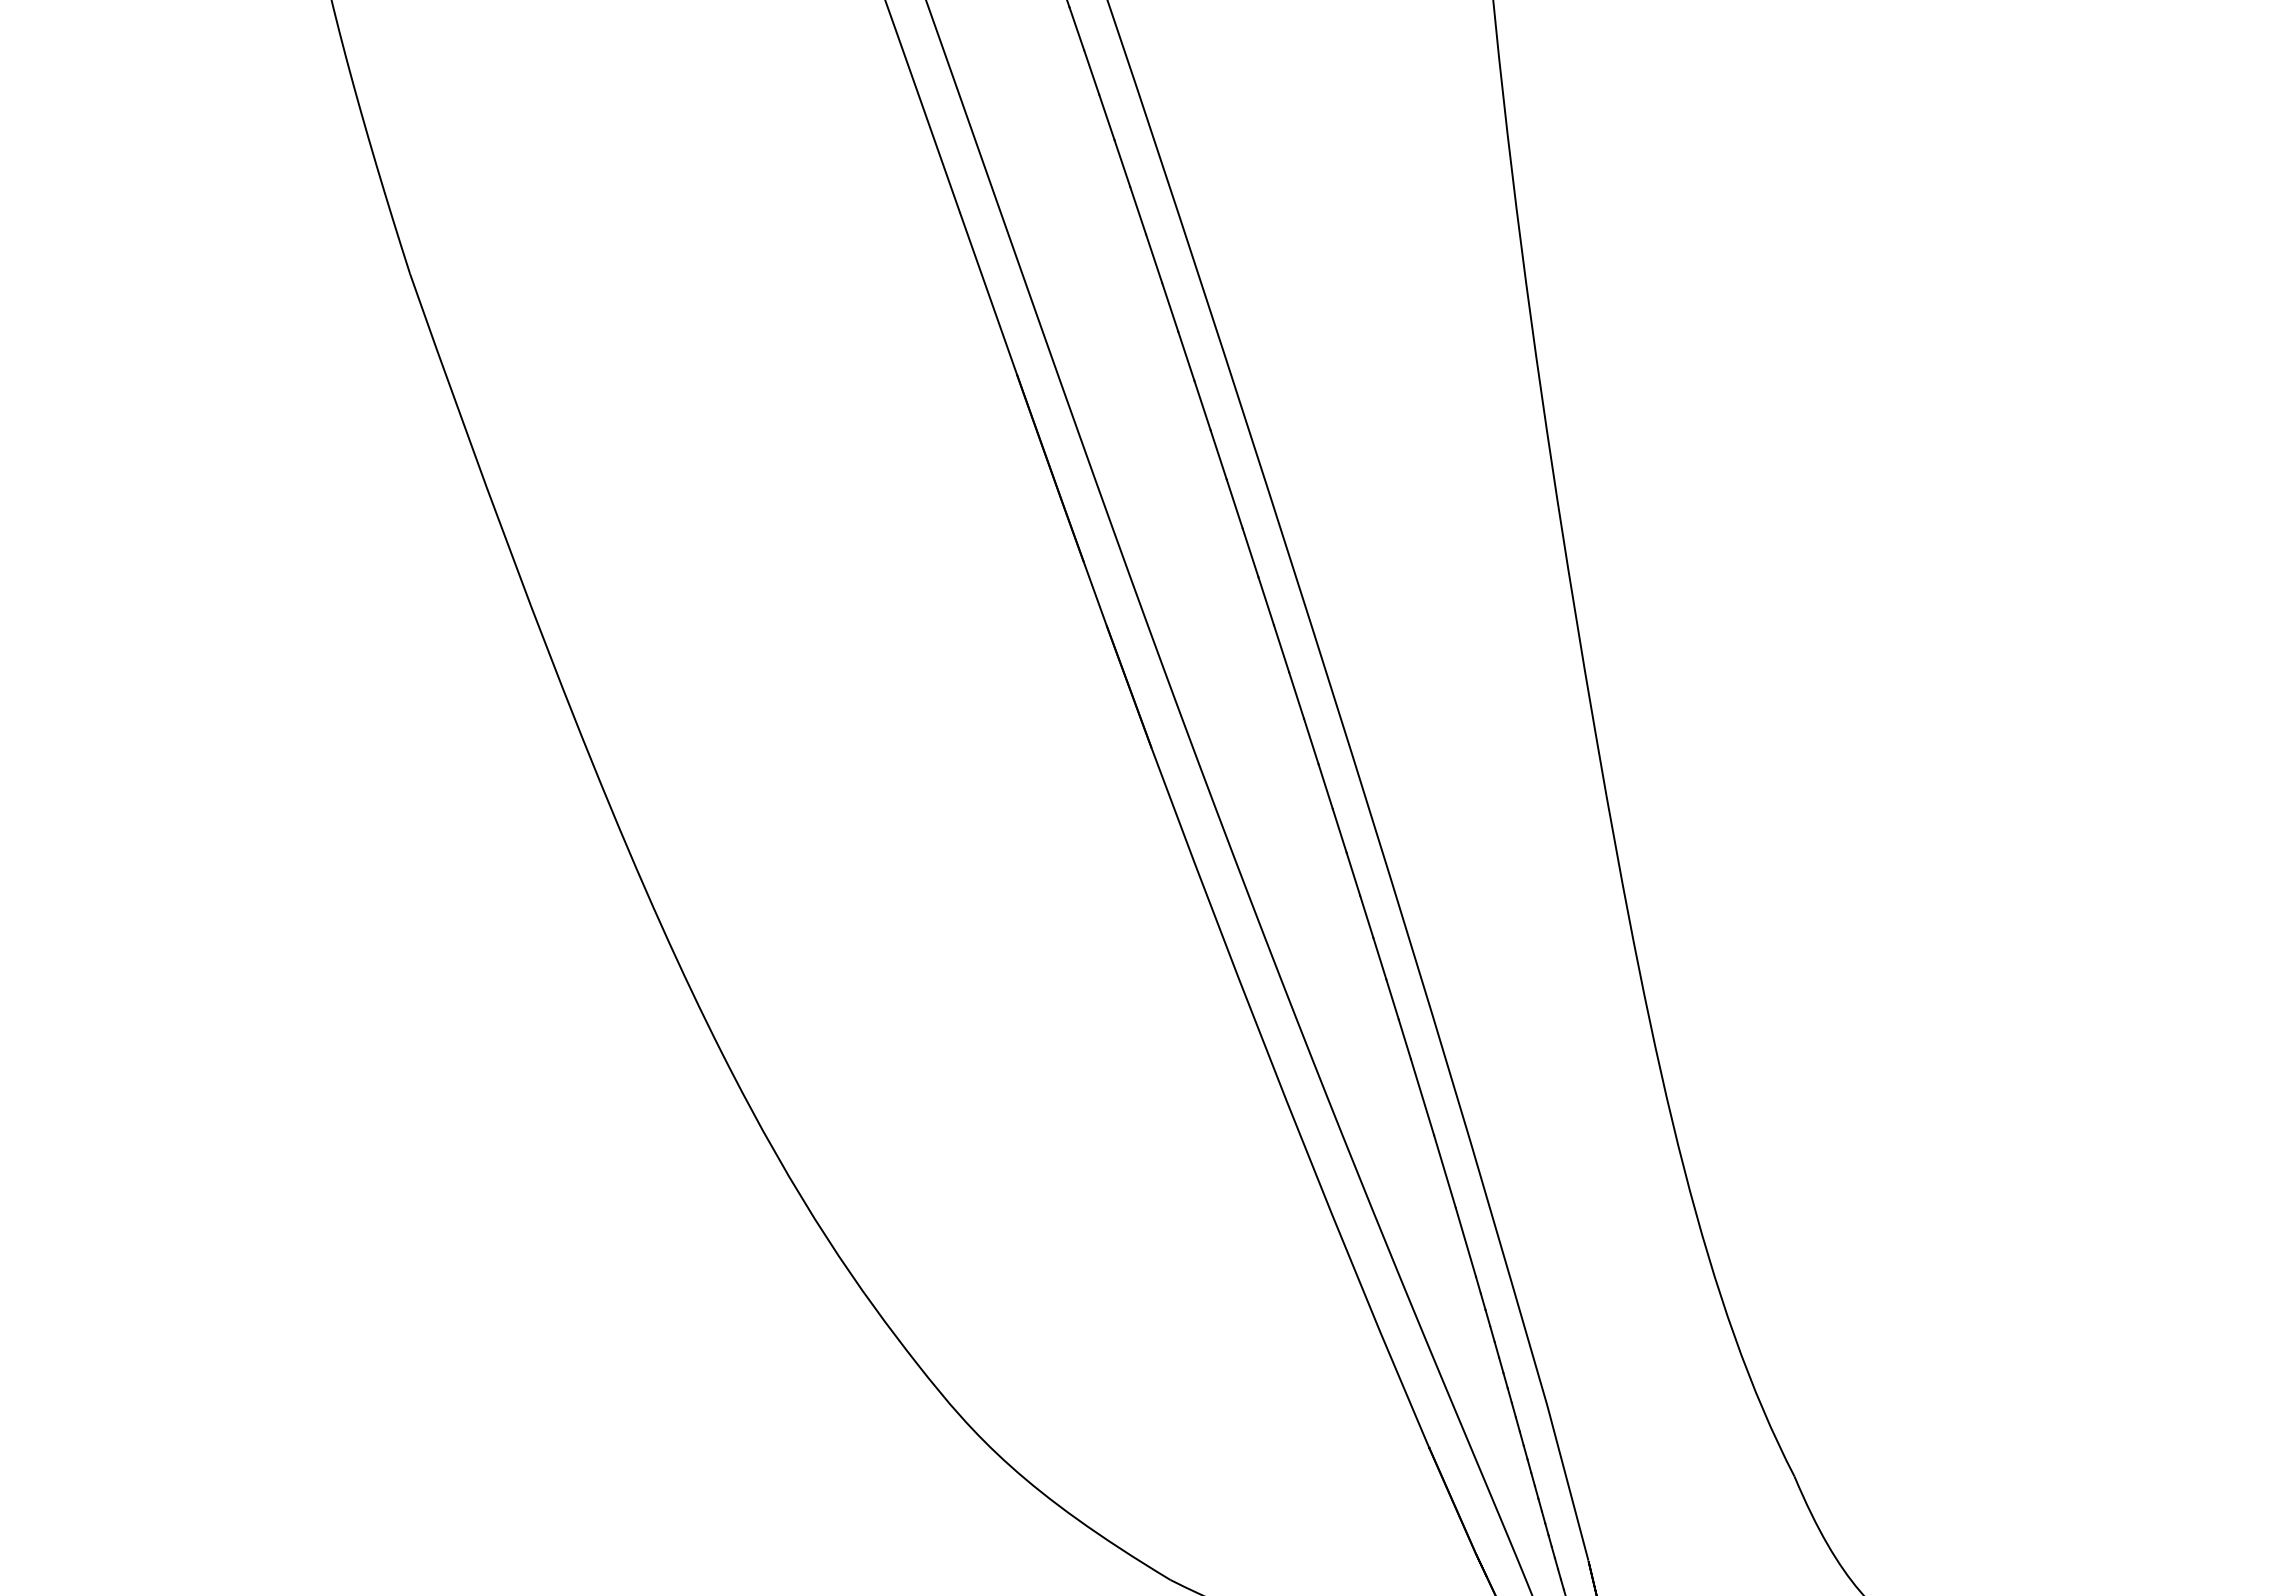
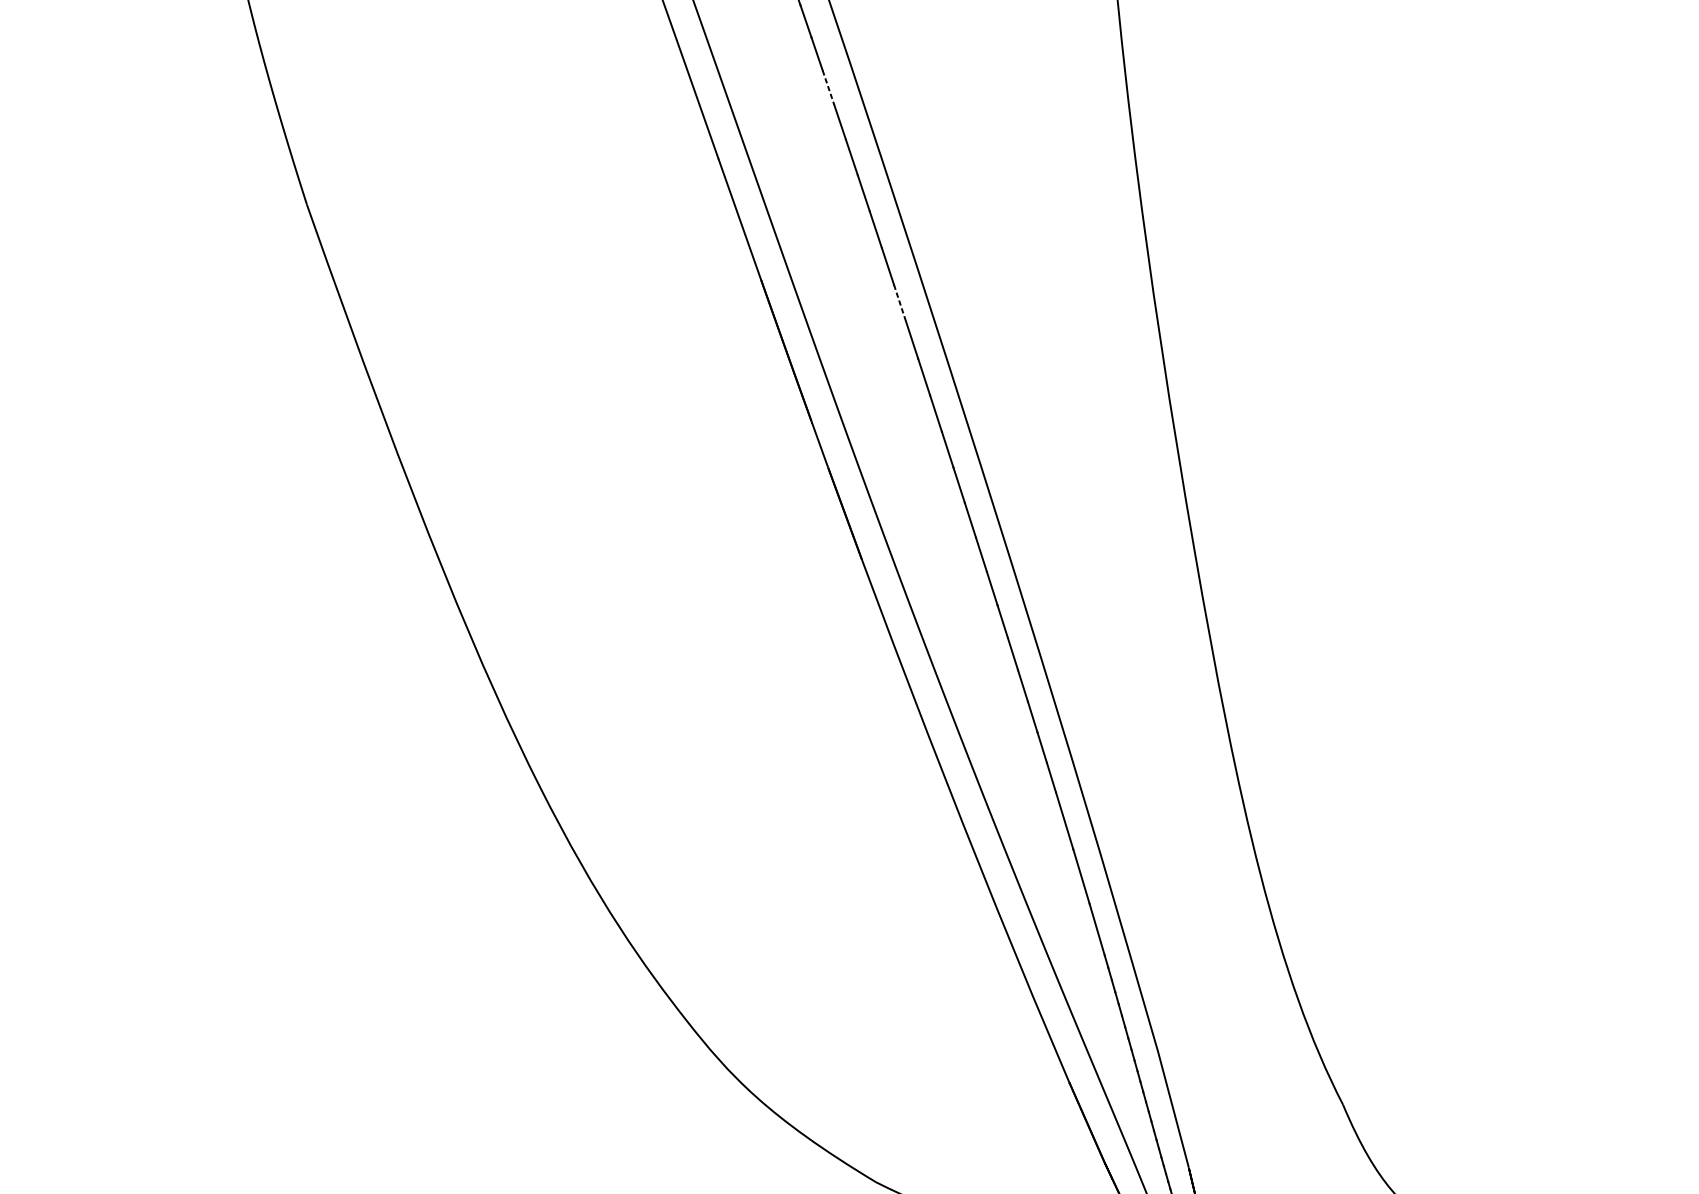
line: (1107, 117) -> (828, 87), solid -> dashed
line: (1202, 405) -> (900, 303), solid -> dashed

